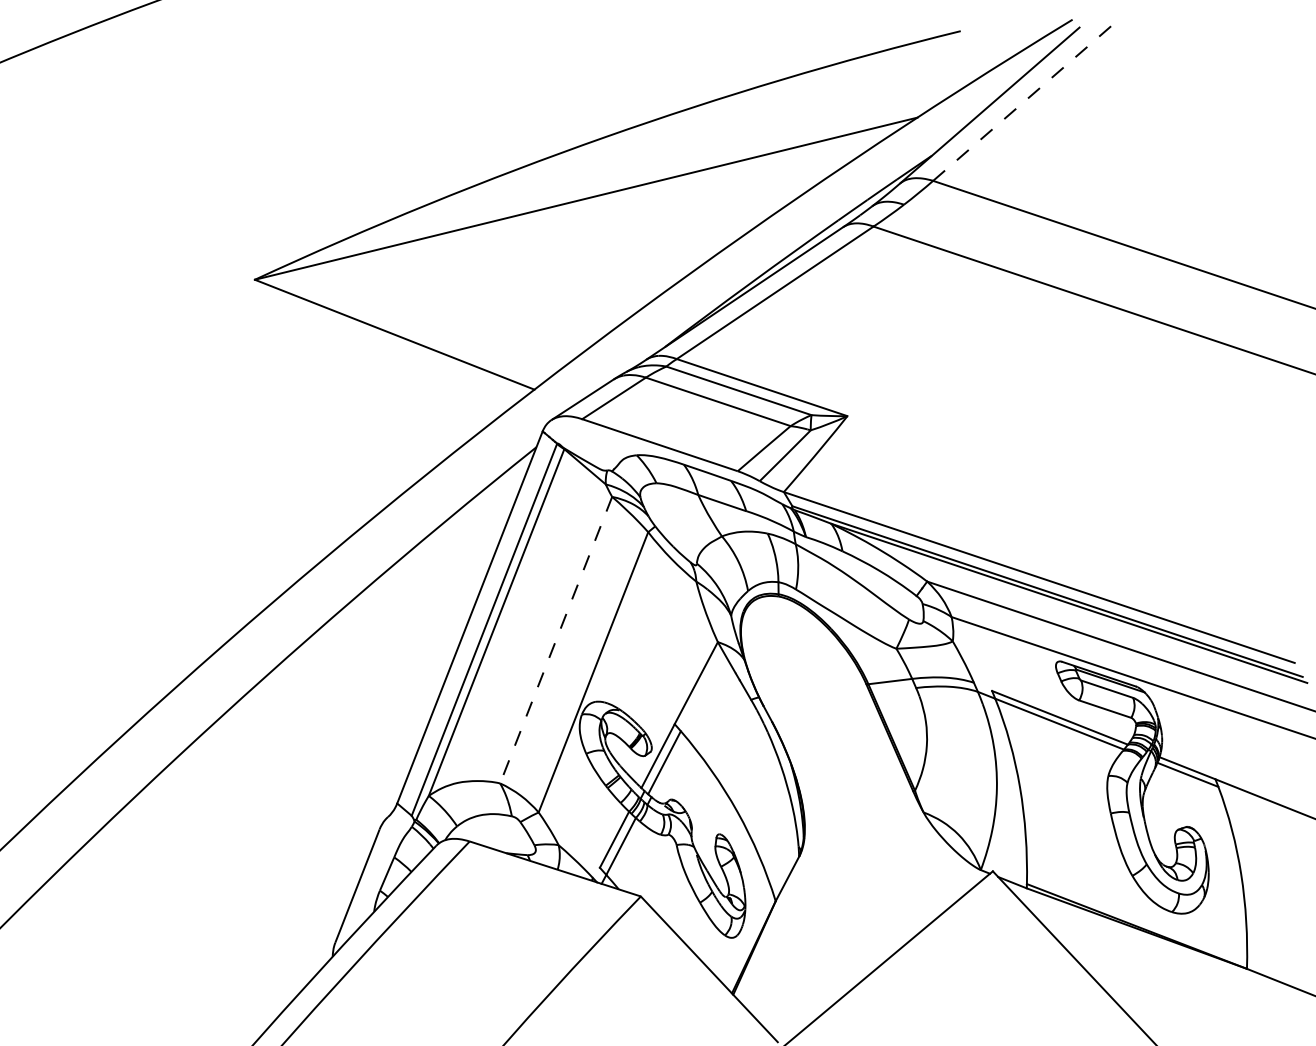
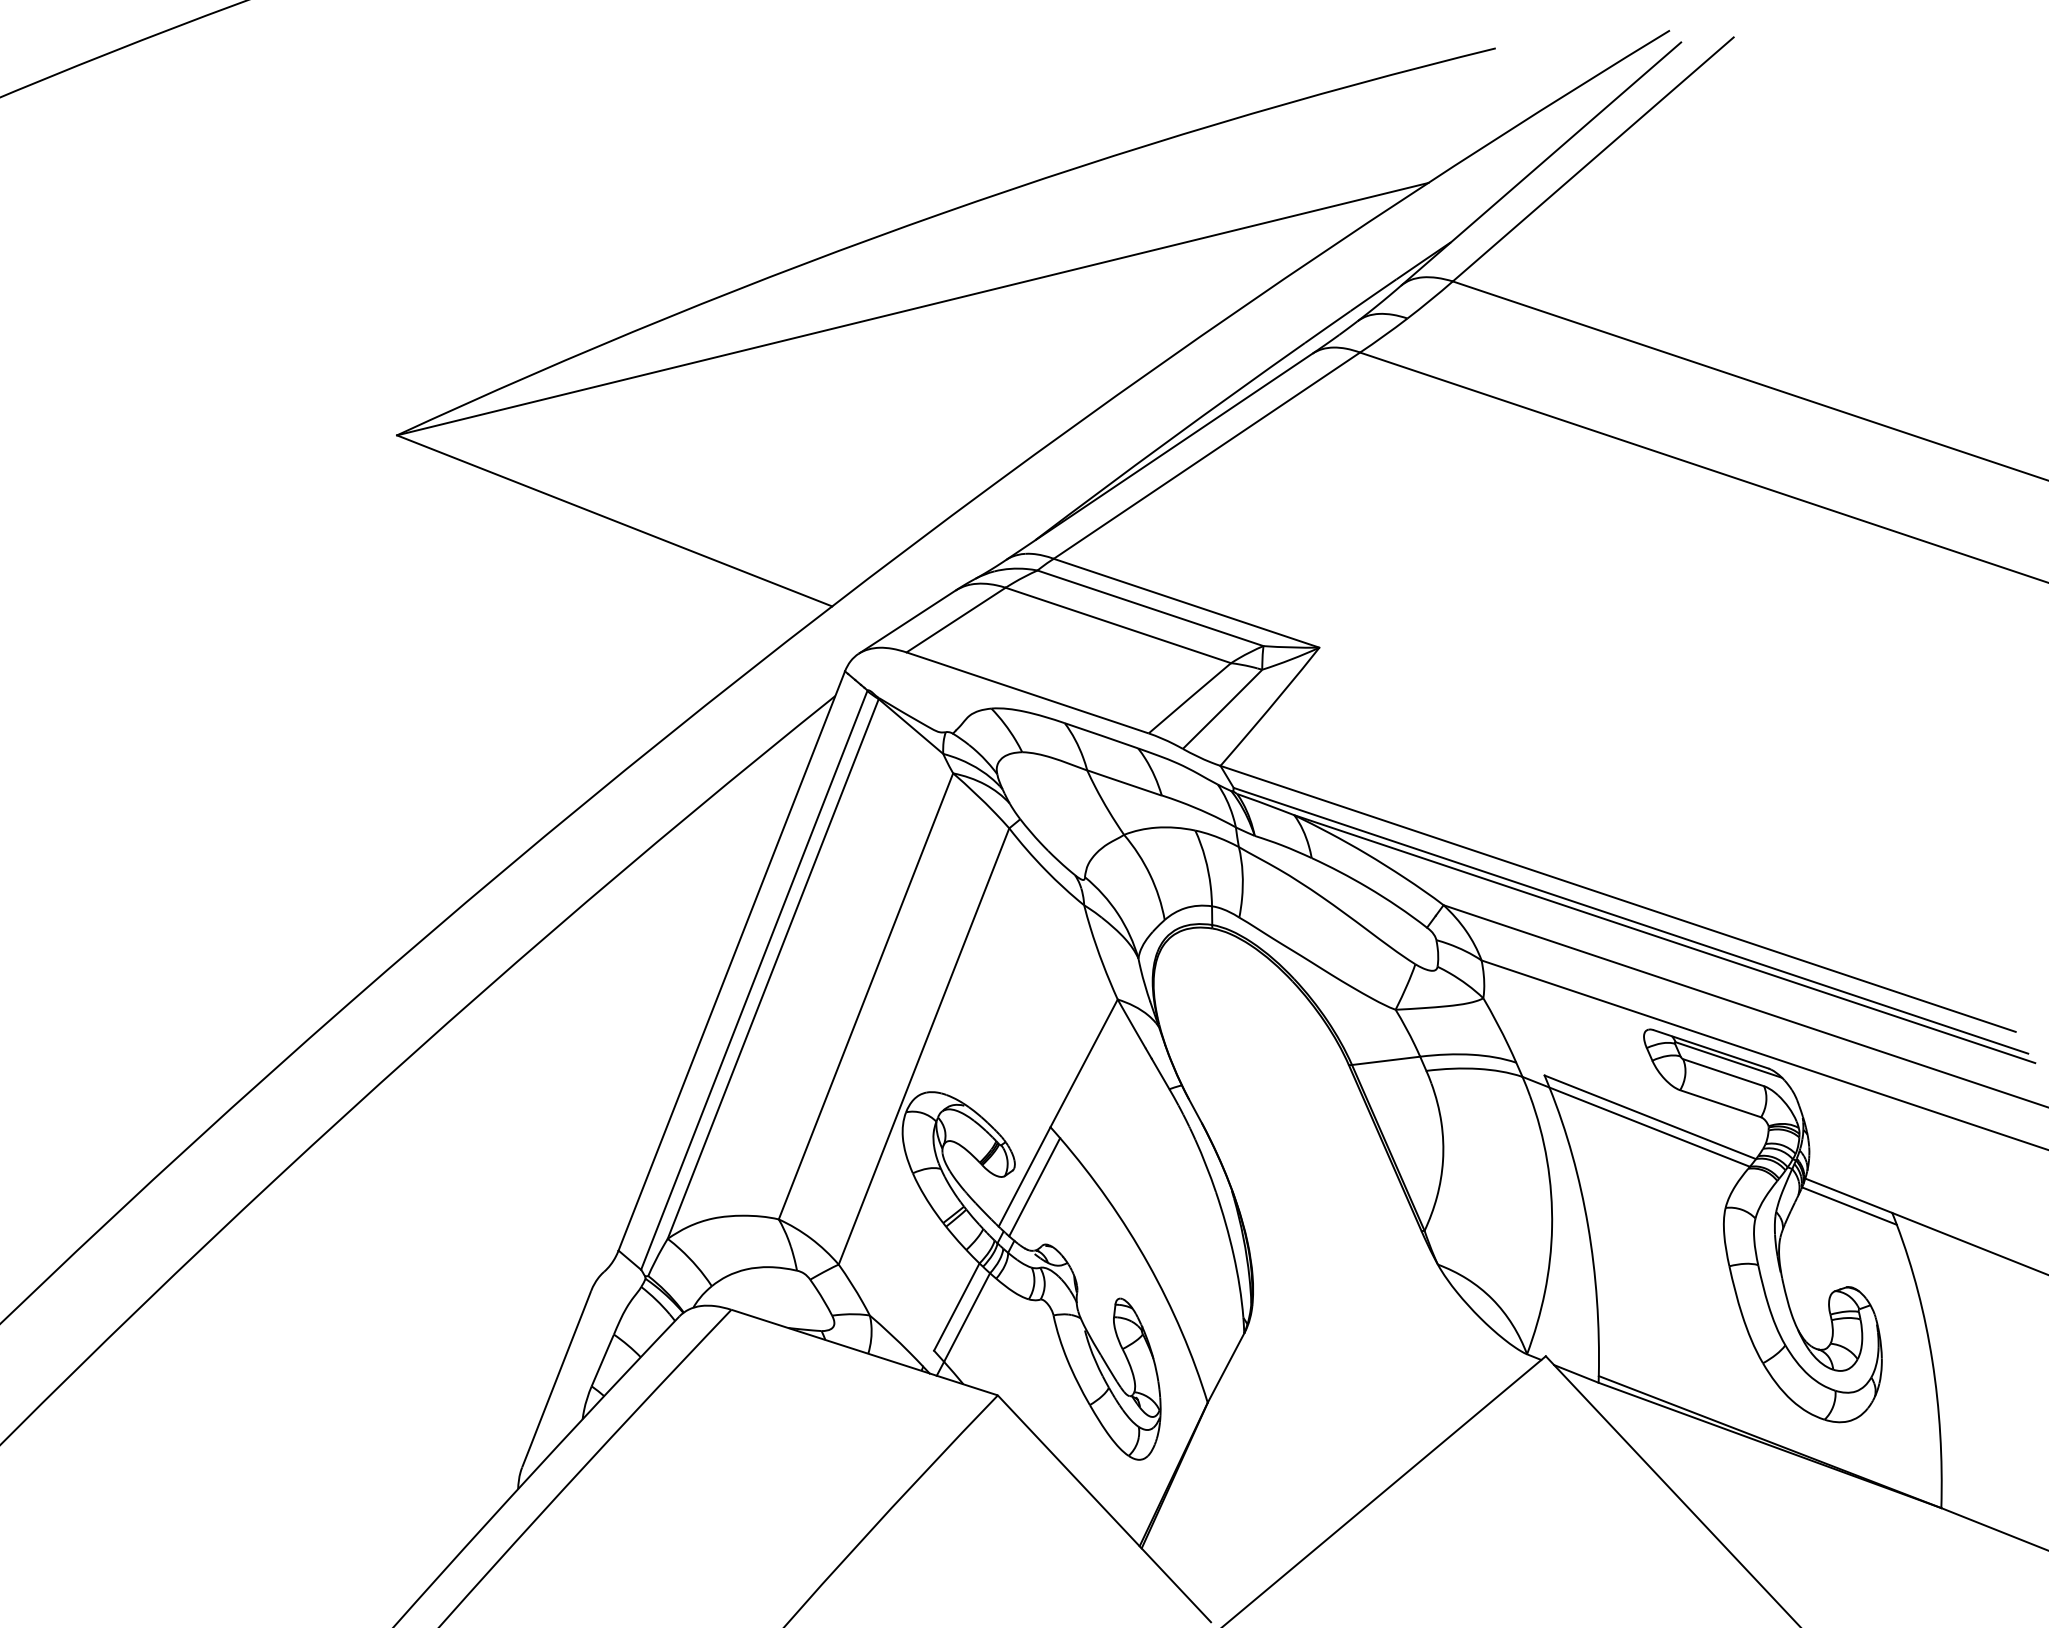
line: (1023, 102) -> (1593, 159), dashed -> solid
line: (556, 640) -> (866, 996), dashed -> solid

